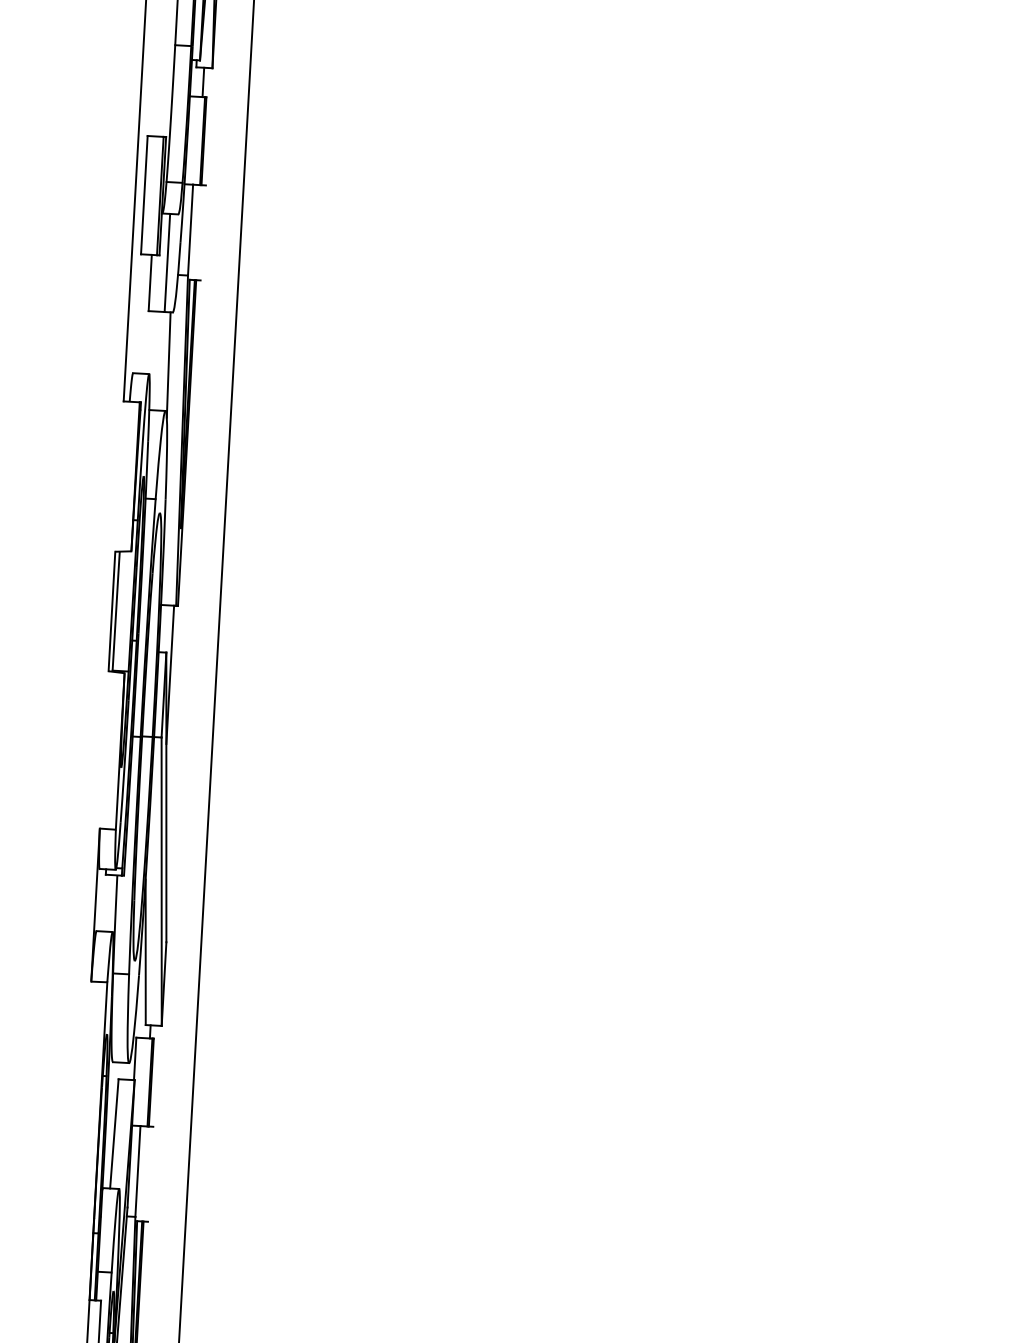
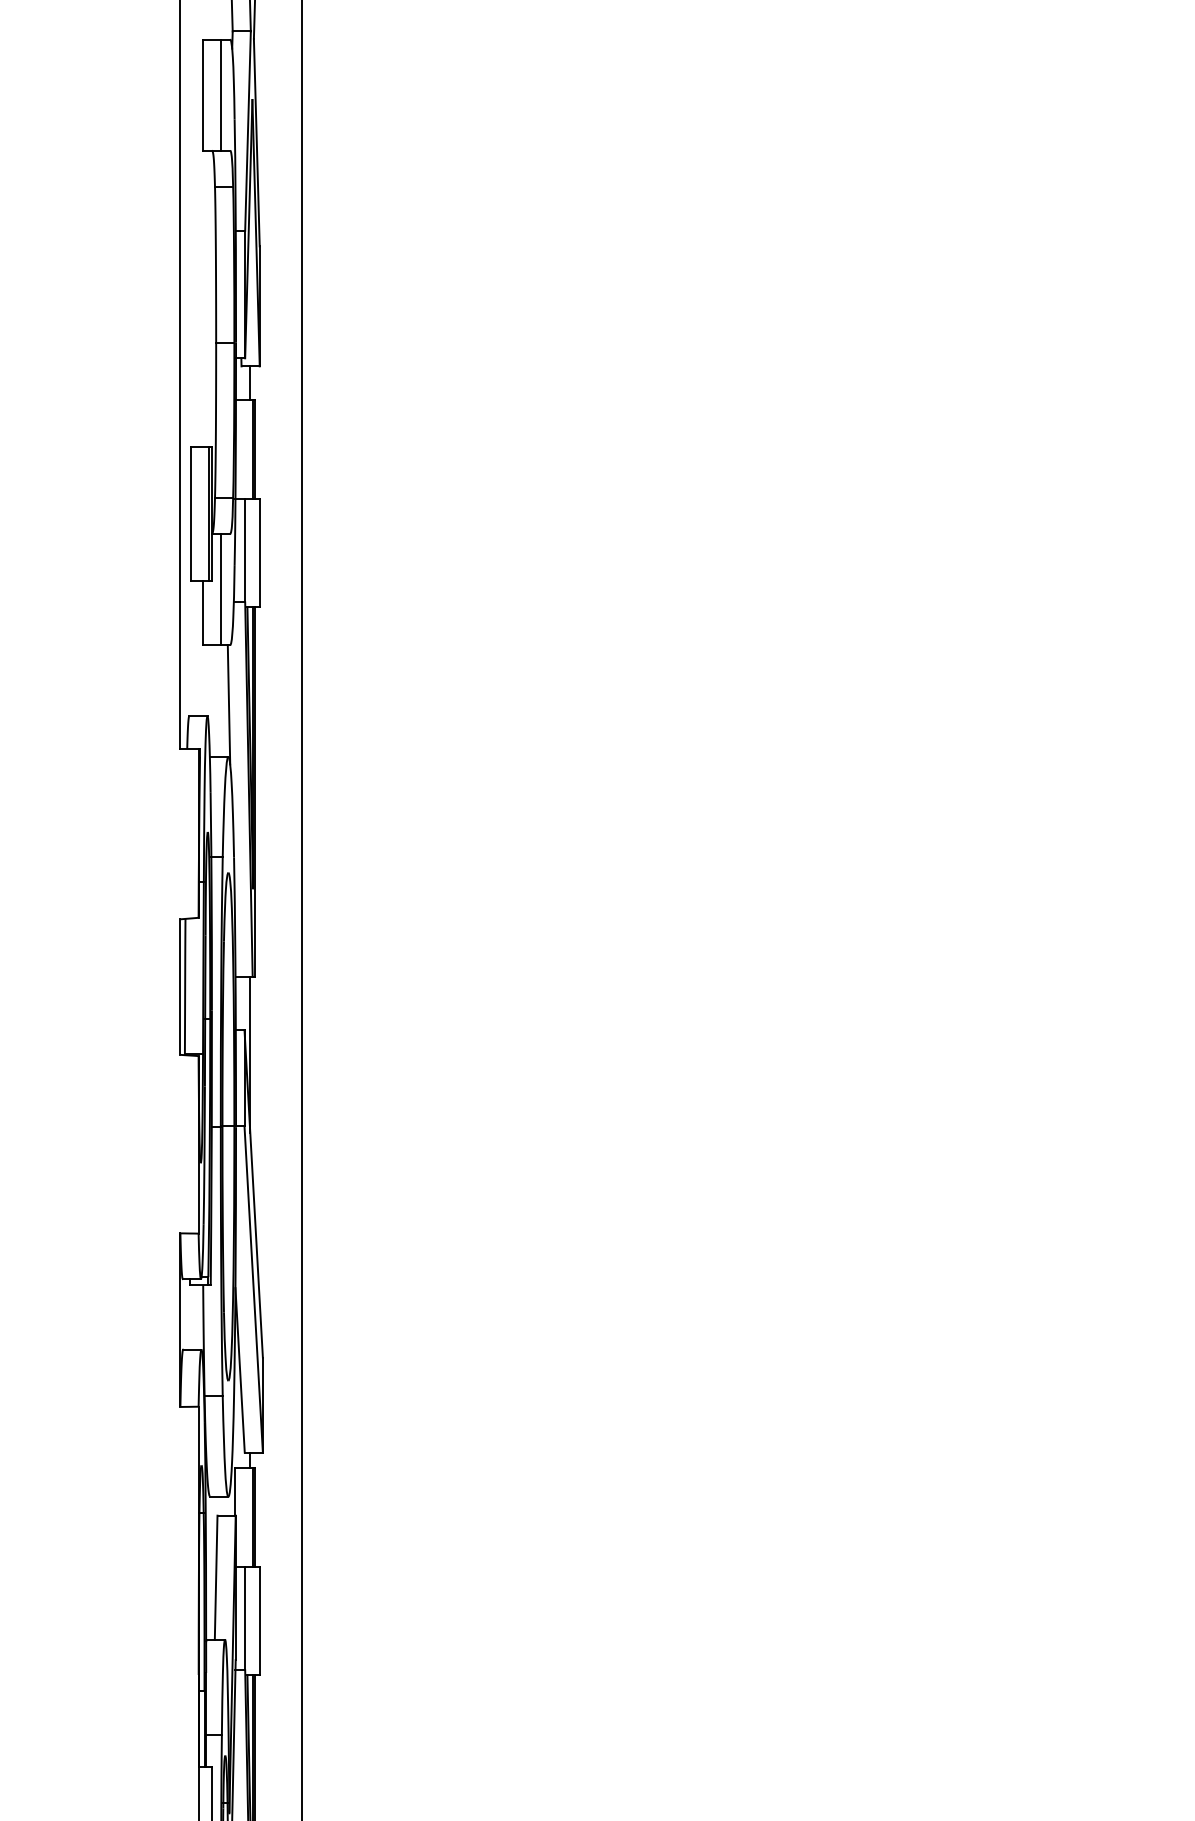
line: (203, 233) -> (259, 553), added
line: (150, 1173) -> (259, 1620), added

